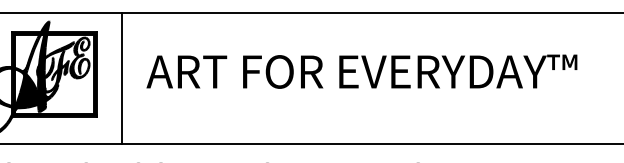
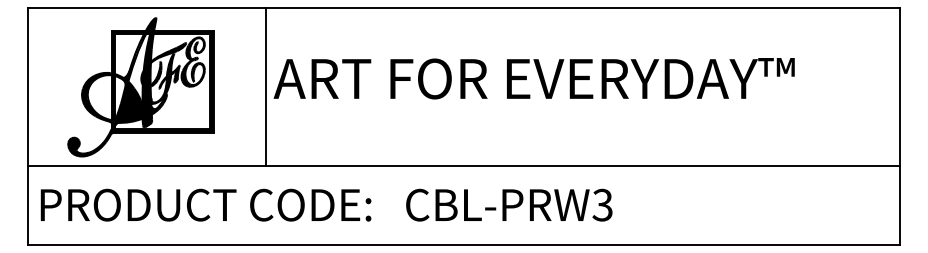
line: (121, 78) -> (265, 86), moved

